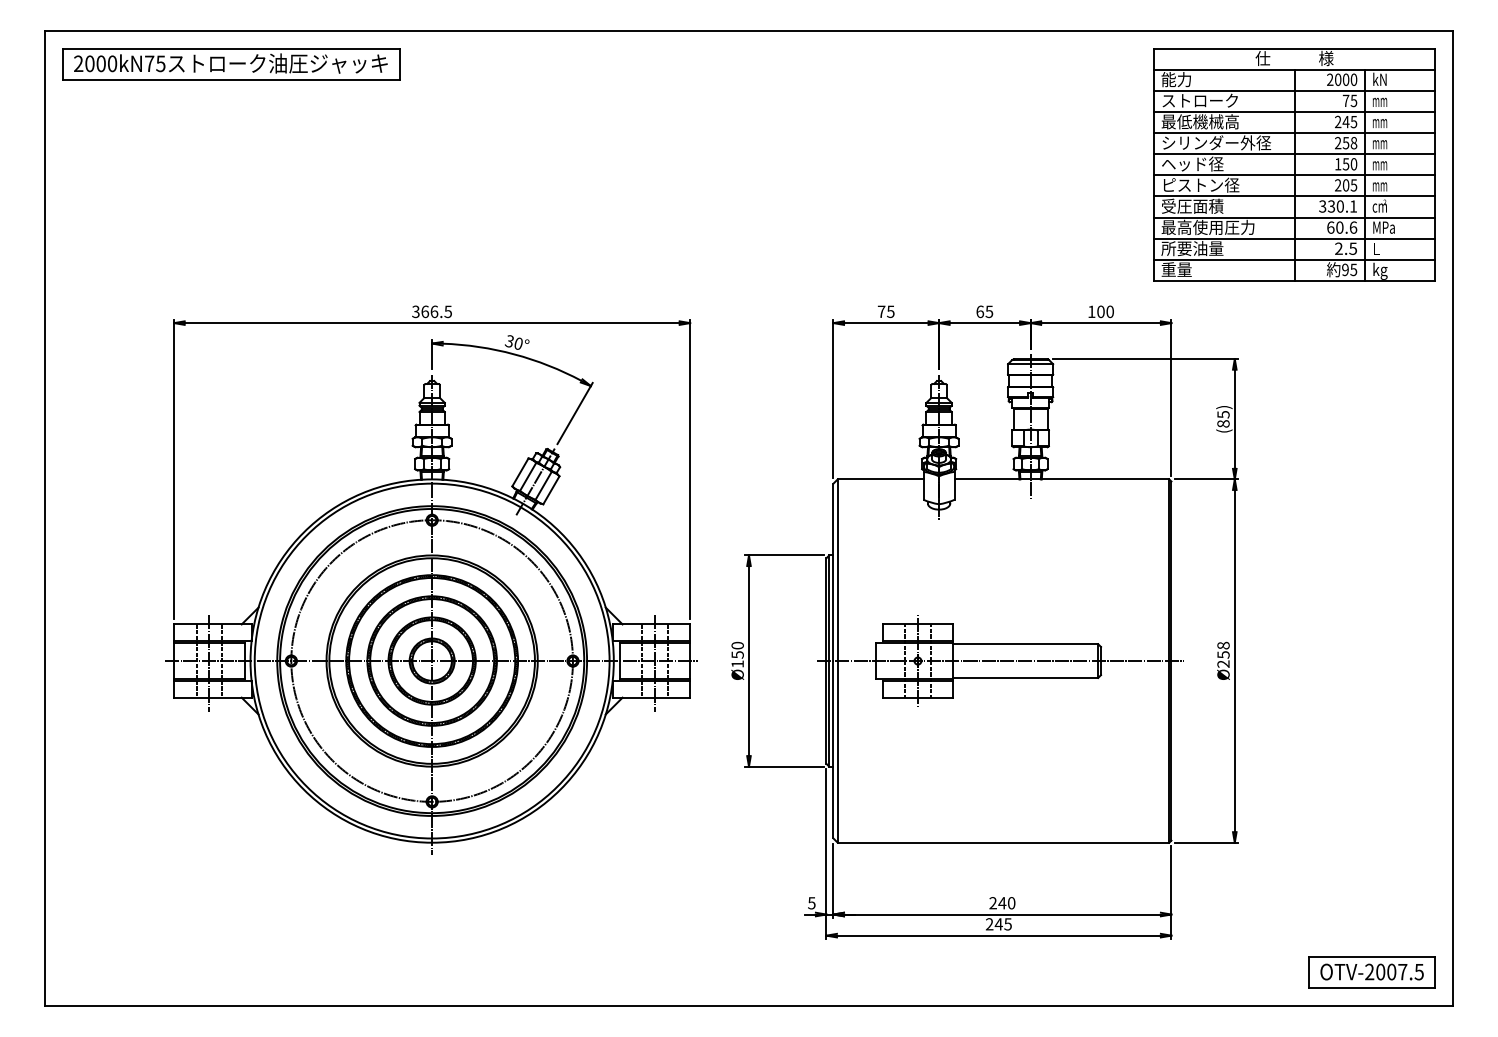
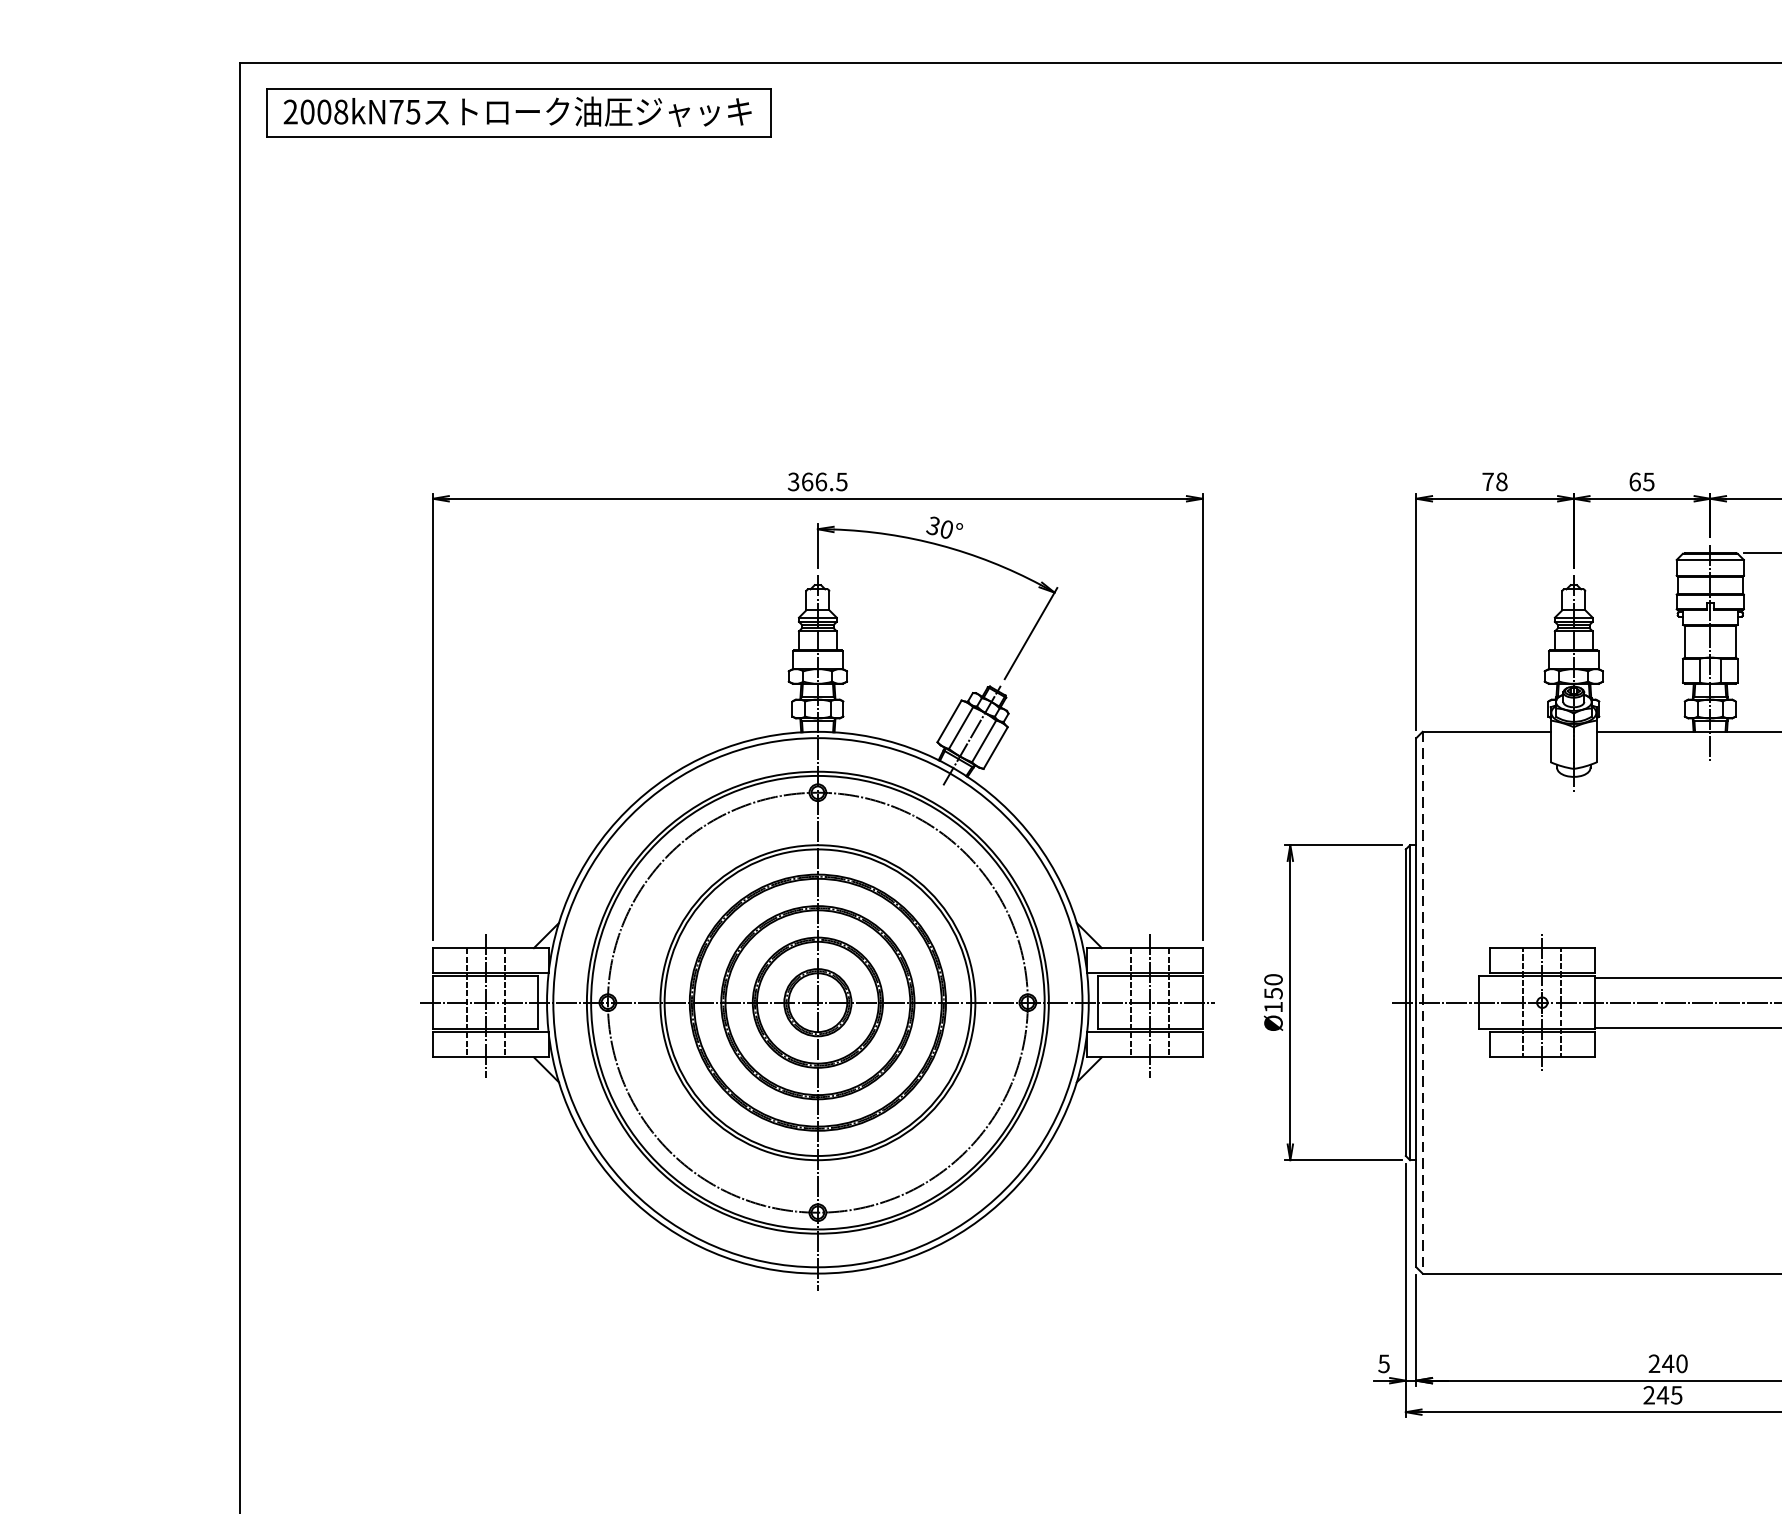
text: (112, 63) -> (341, 111), 2000kN75 -> 2008kN75
text: (890, 311) -> (1501, 481), 75 -> 78
line: (837, 661) -> (1422, 1003), solid -> dashed

